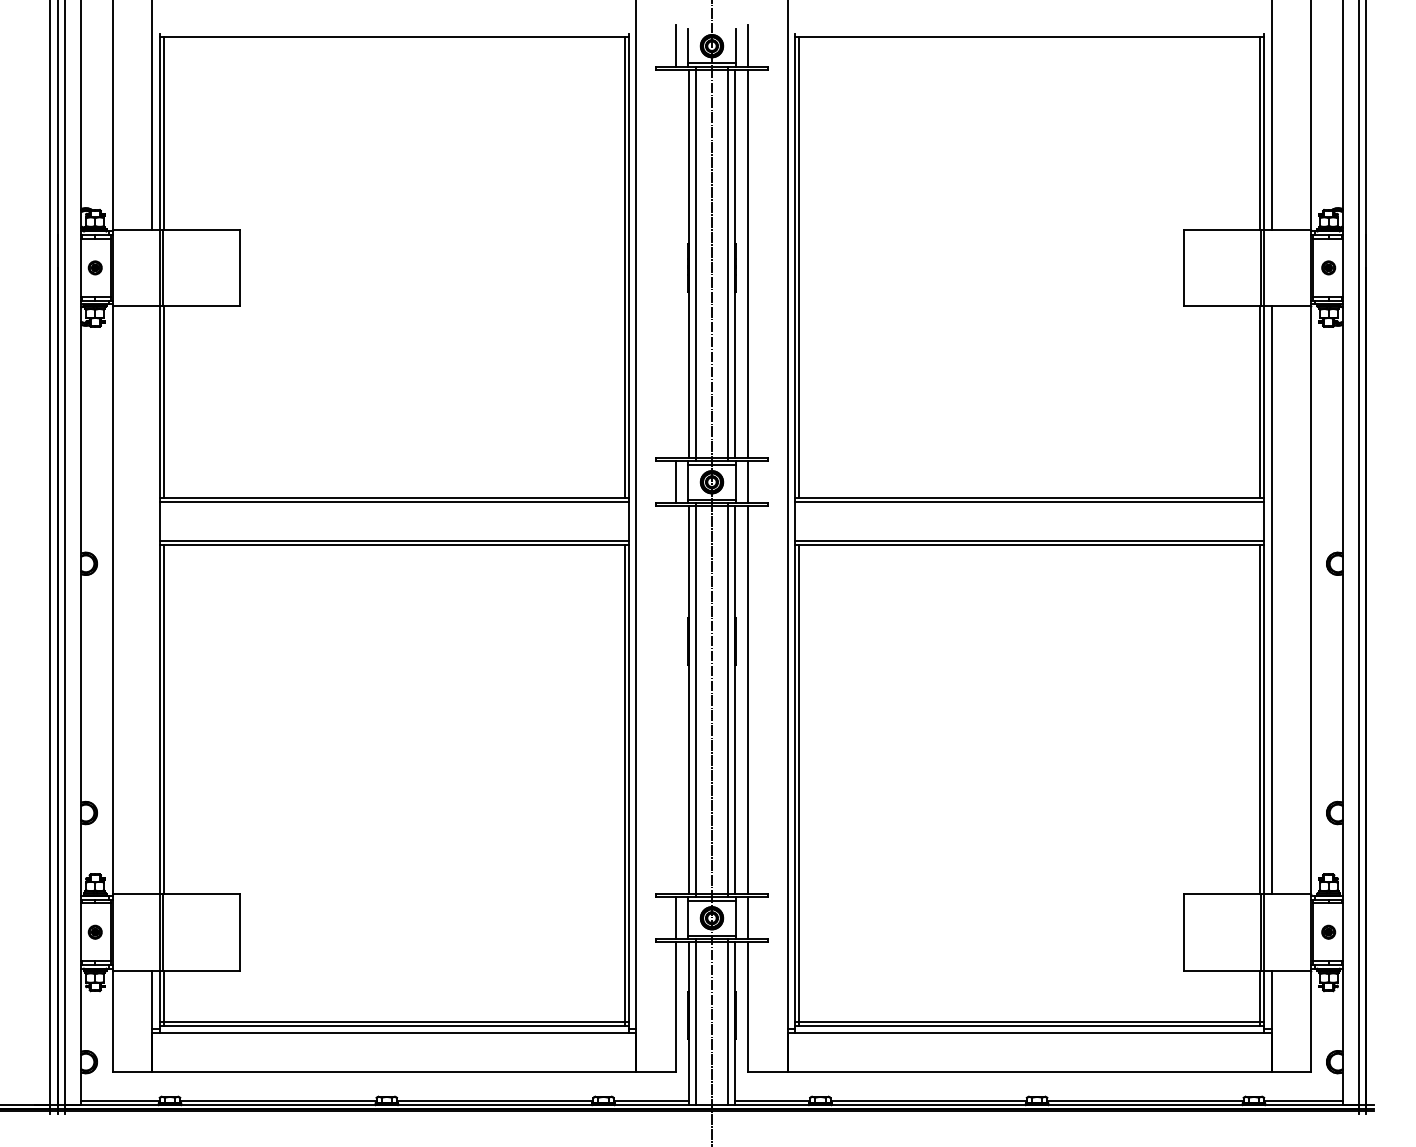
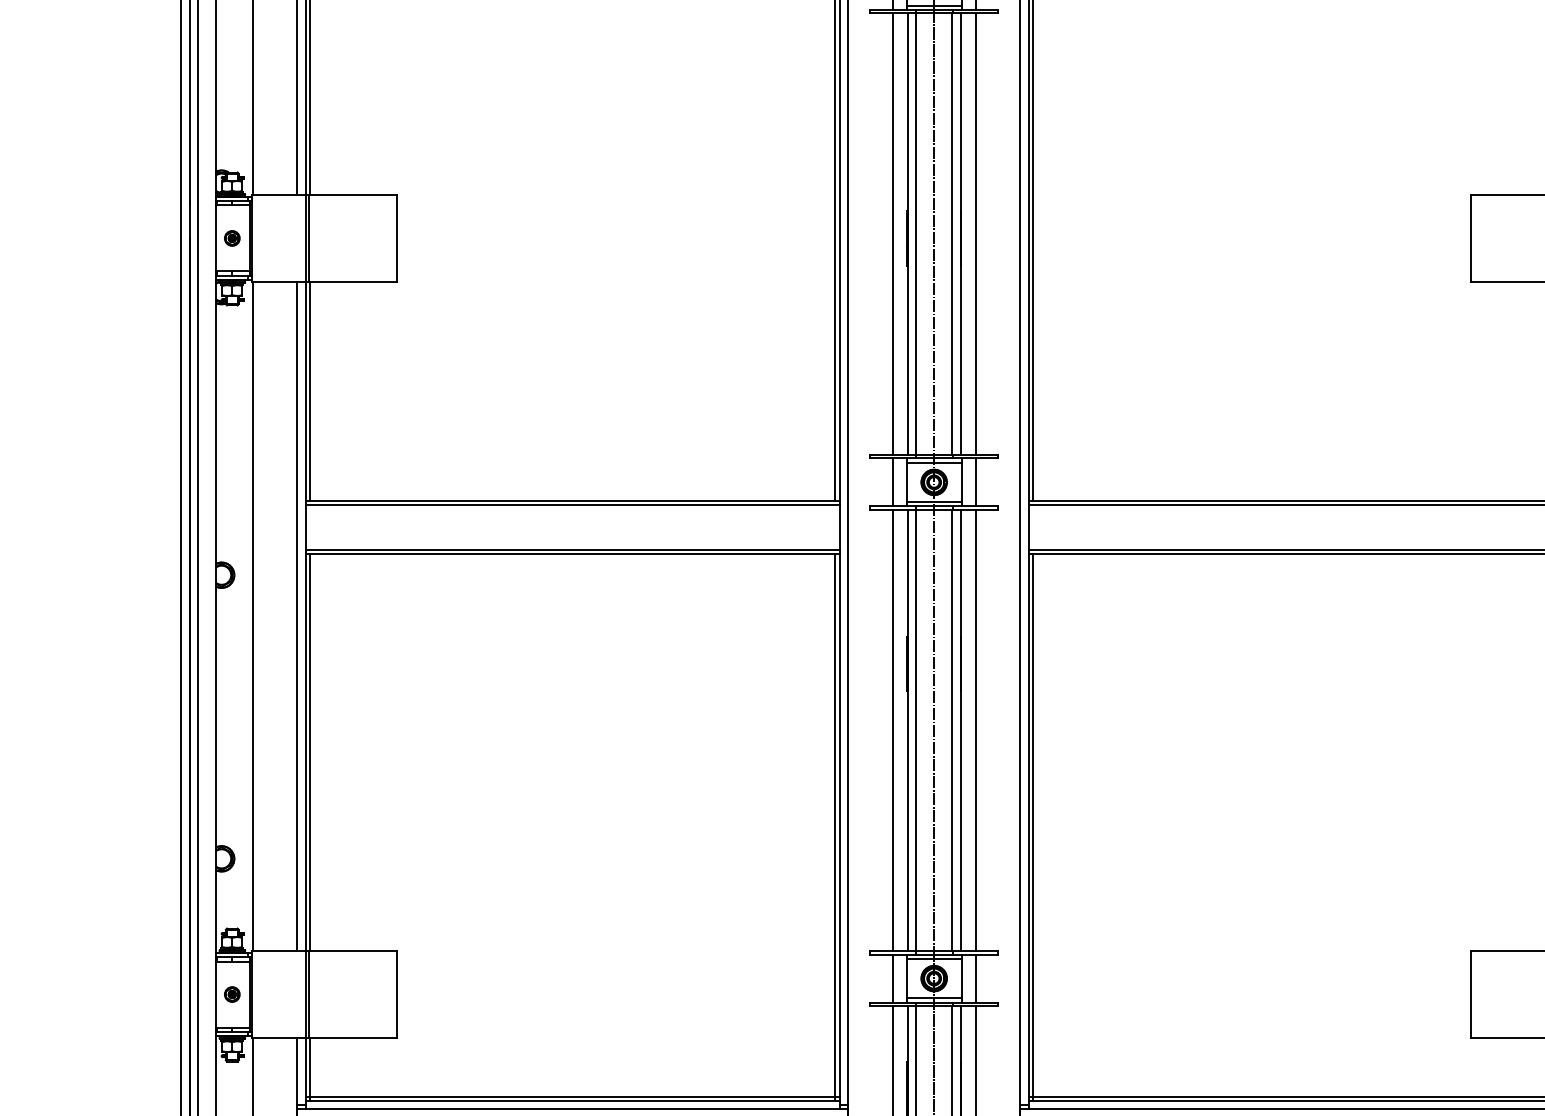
line: (675, 264) -> (892, 234), added
line: (152, 599) -> (297, 615), added
line: (675, 700) -> (892, 730), added

